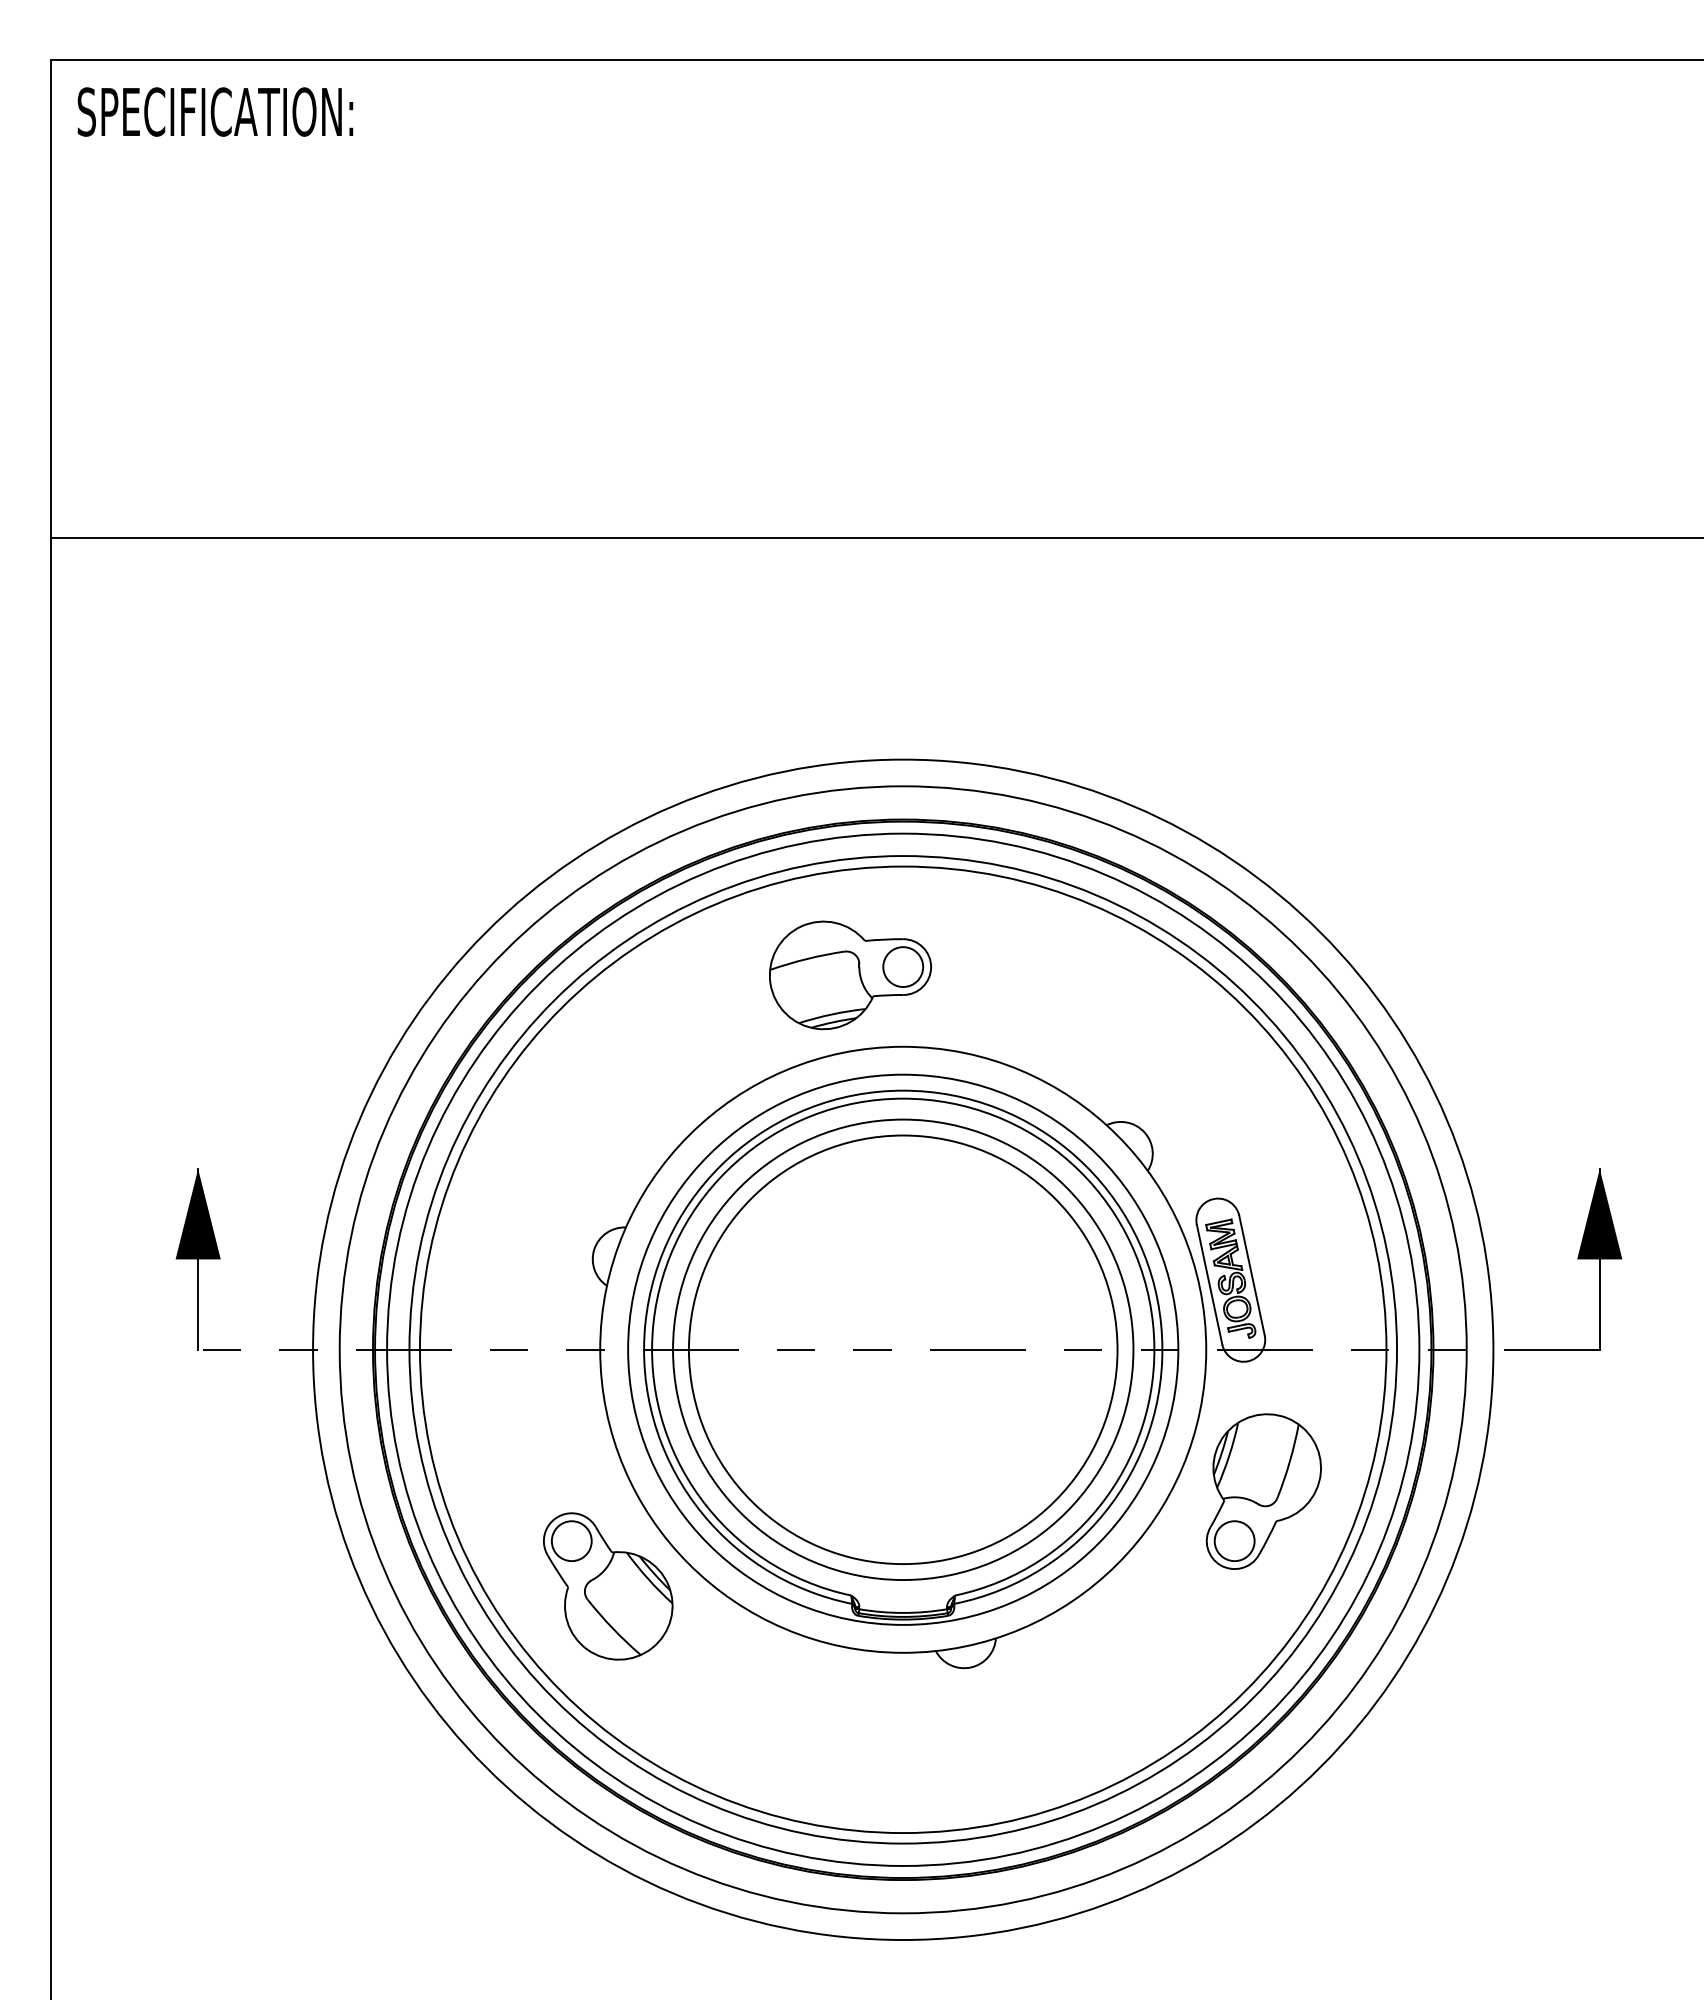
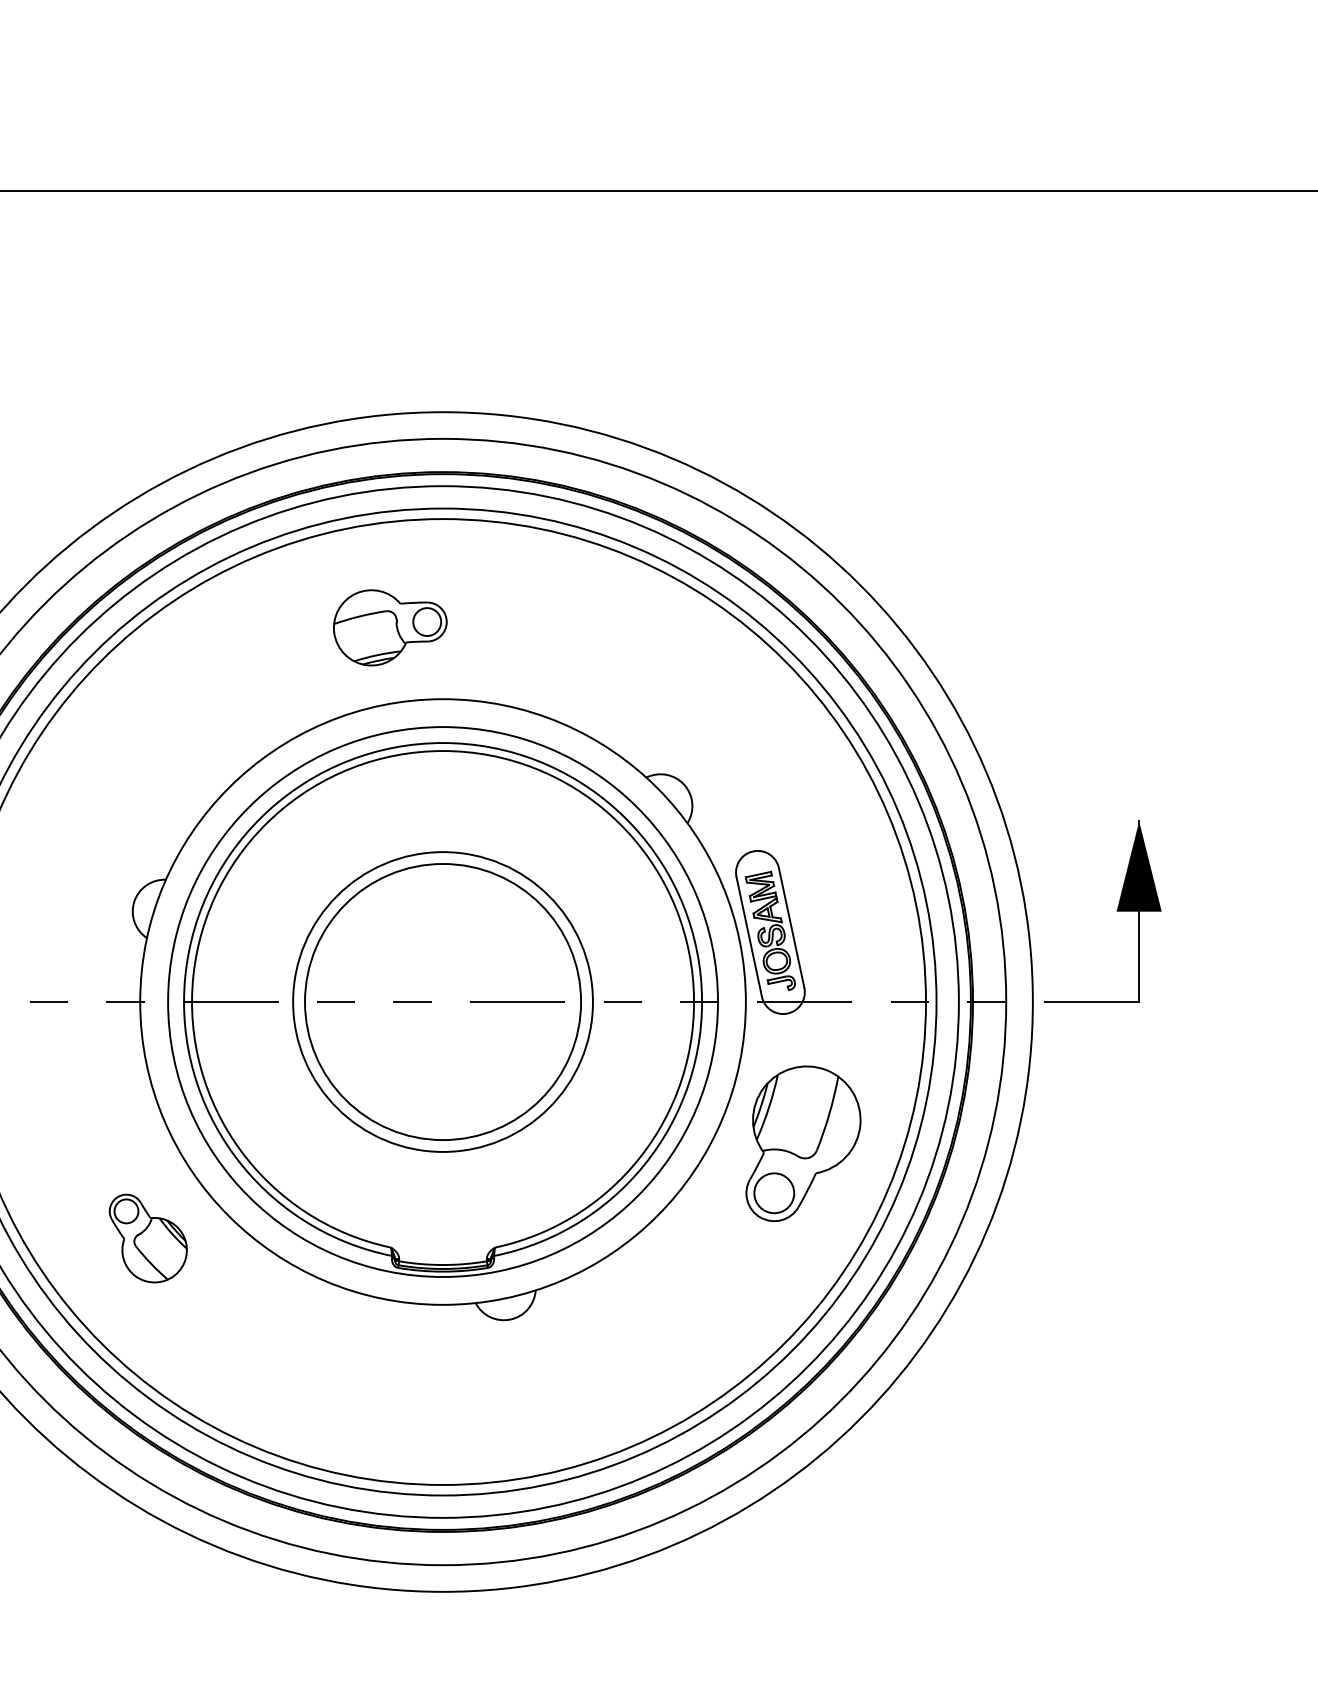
part: (850, 975) -> (390, 627), size x0.7
circle: (902, 1349) -> (442, 1001), size x0.7
circle: (903, 1349) -> (443, 1001), size x0.6
part: (608, 1586) -> (148, 1238), size x0.6

